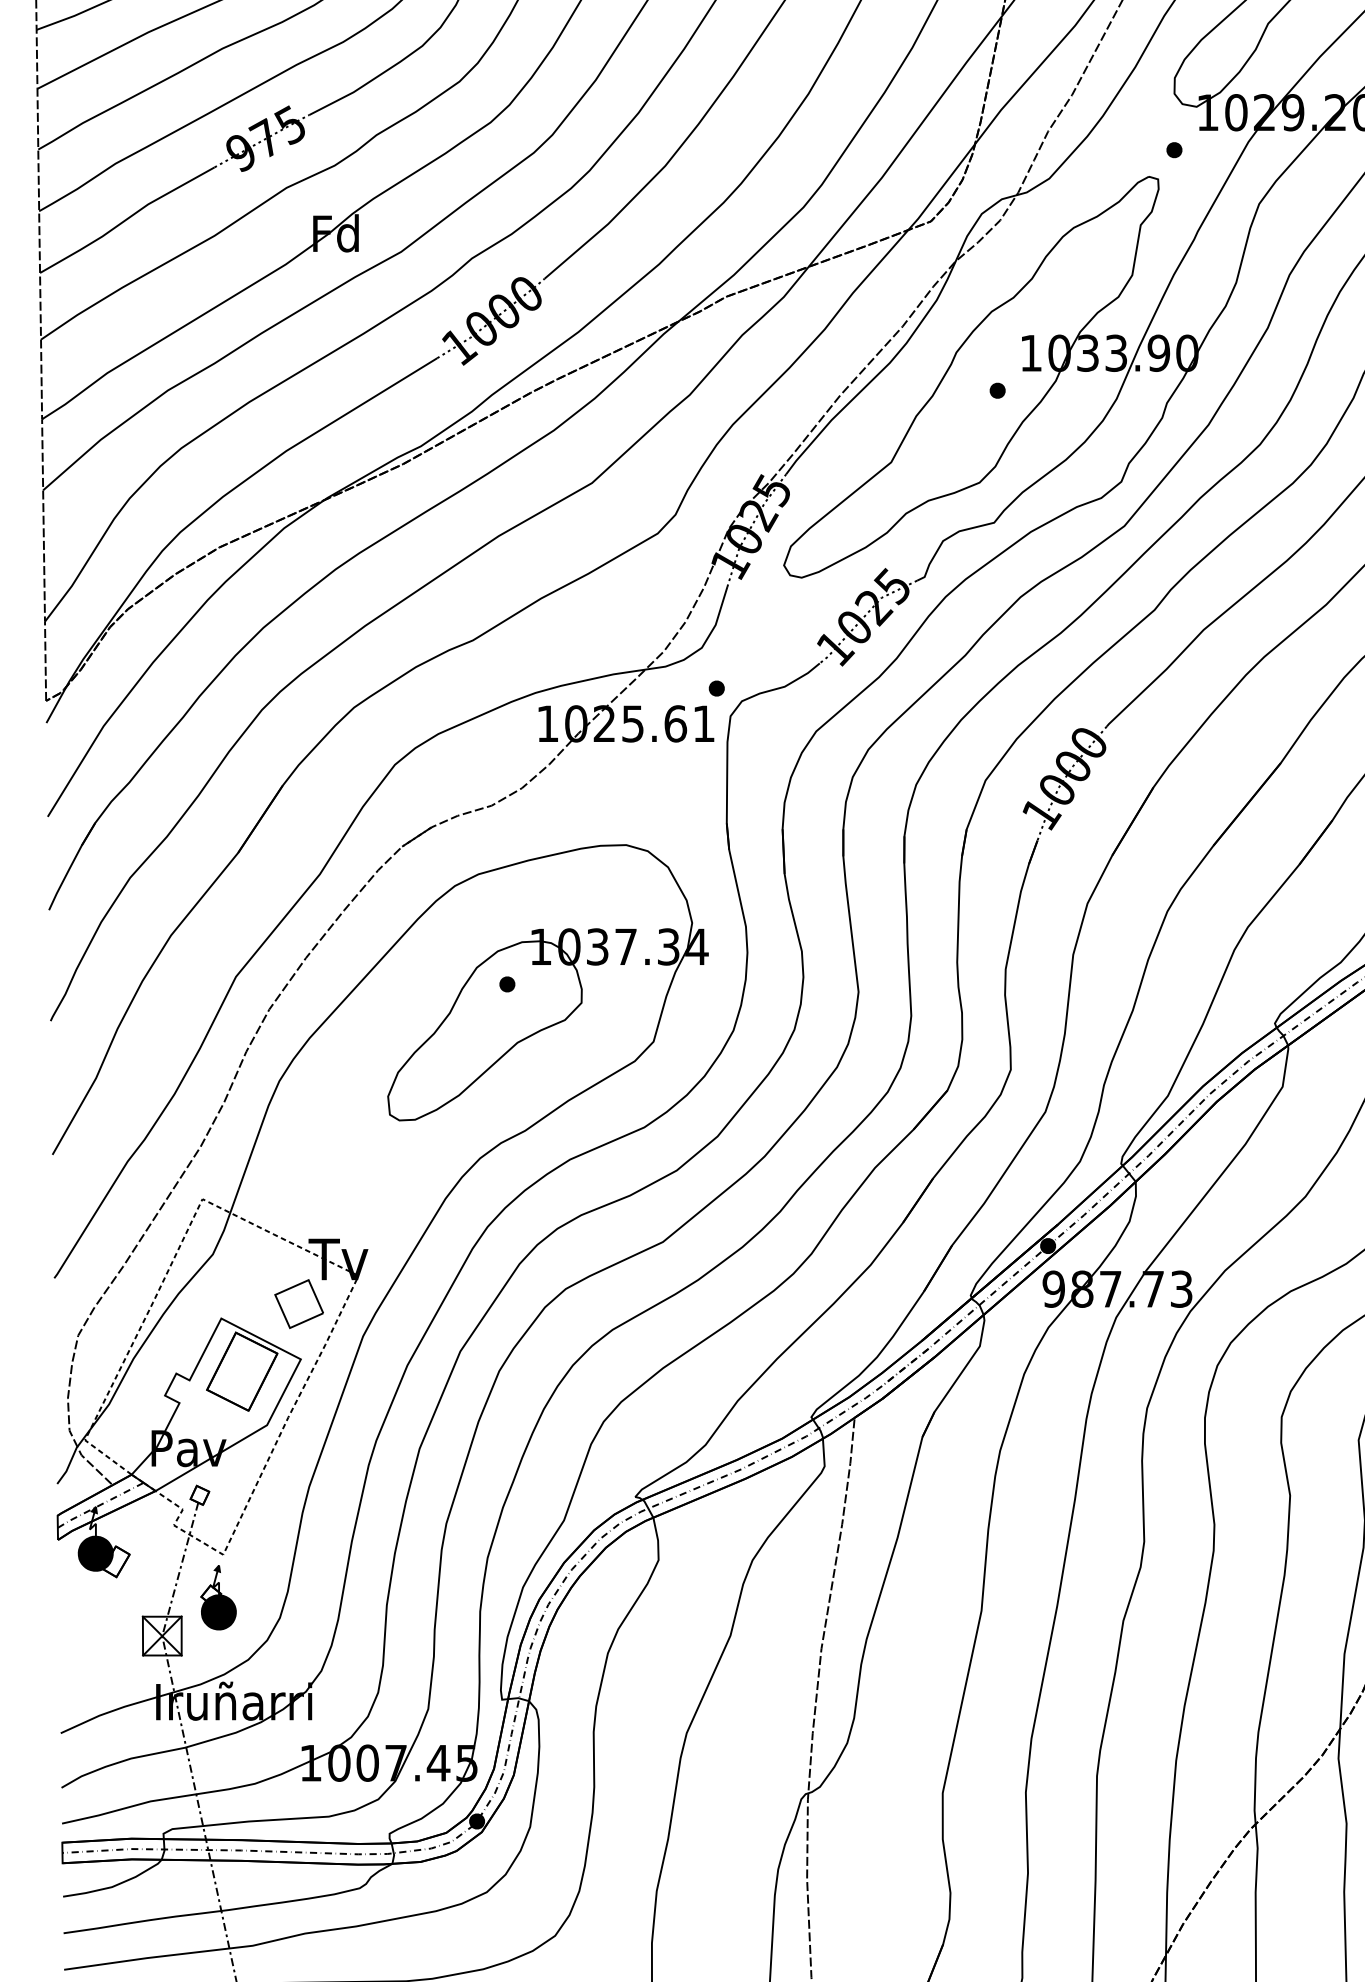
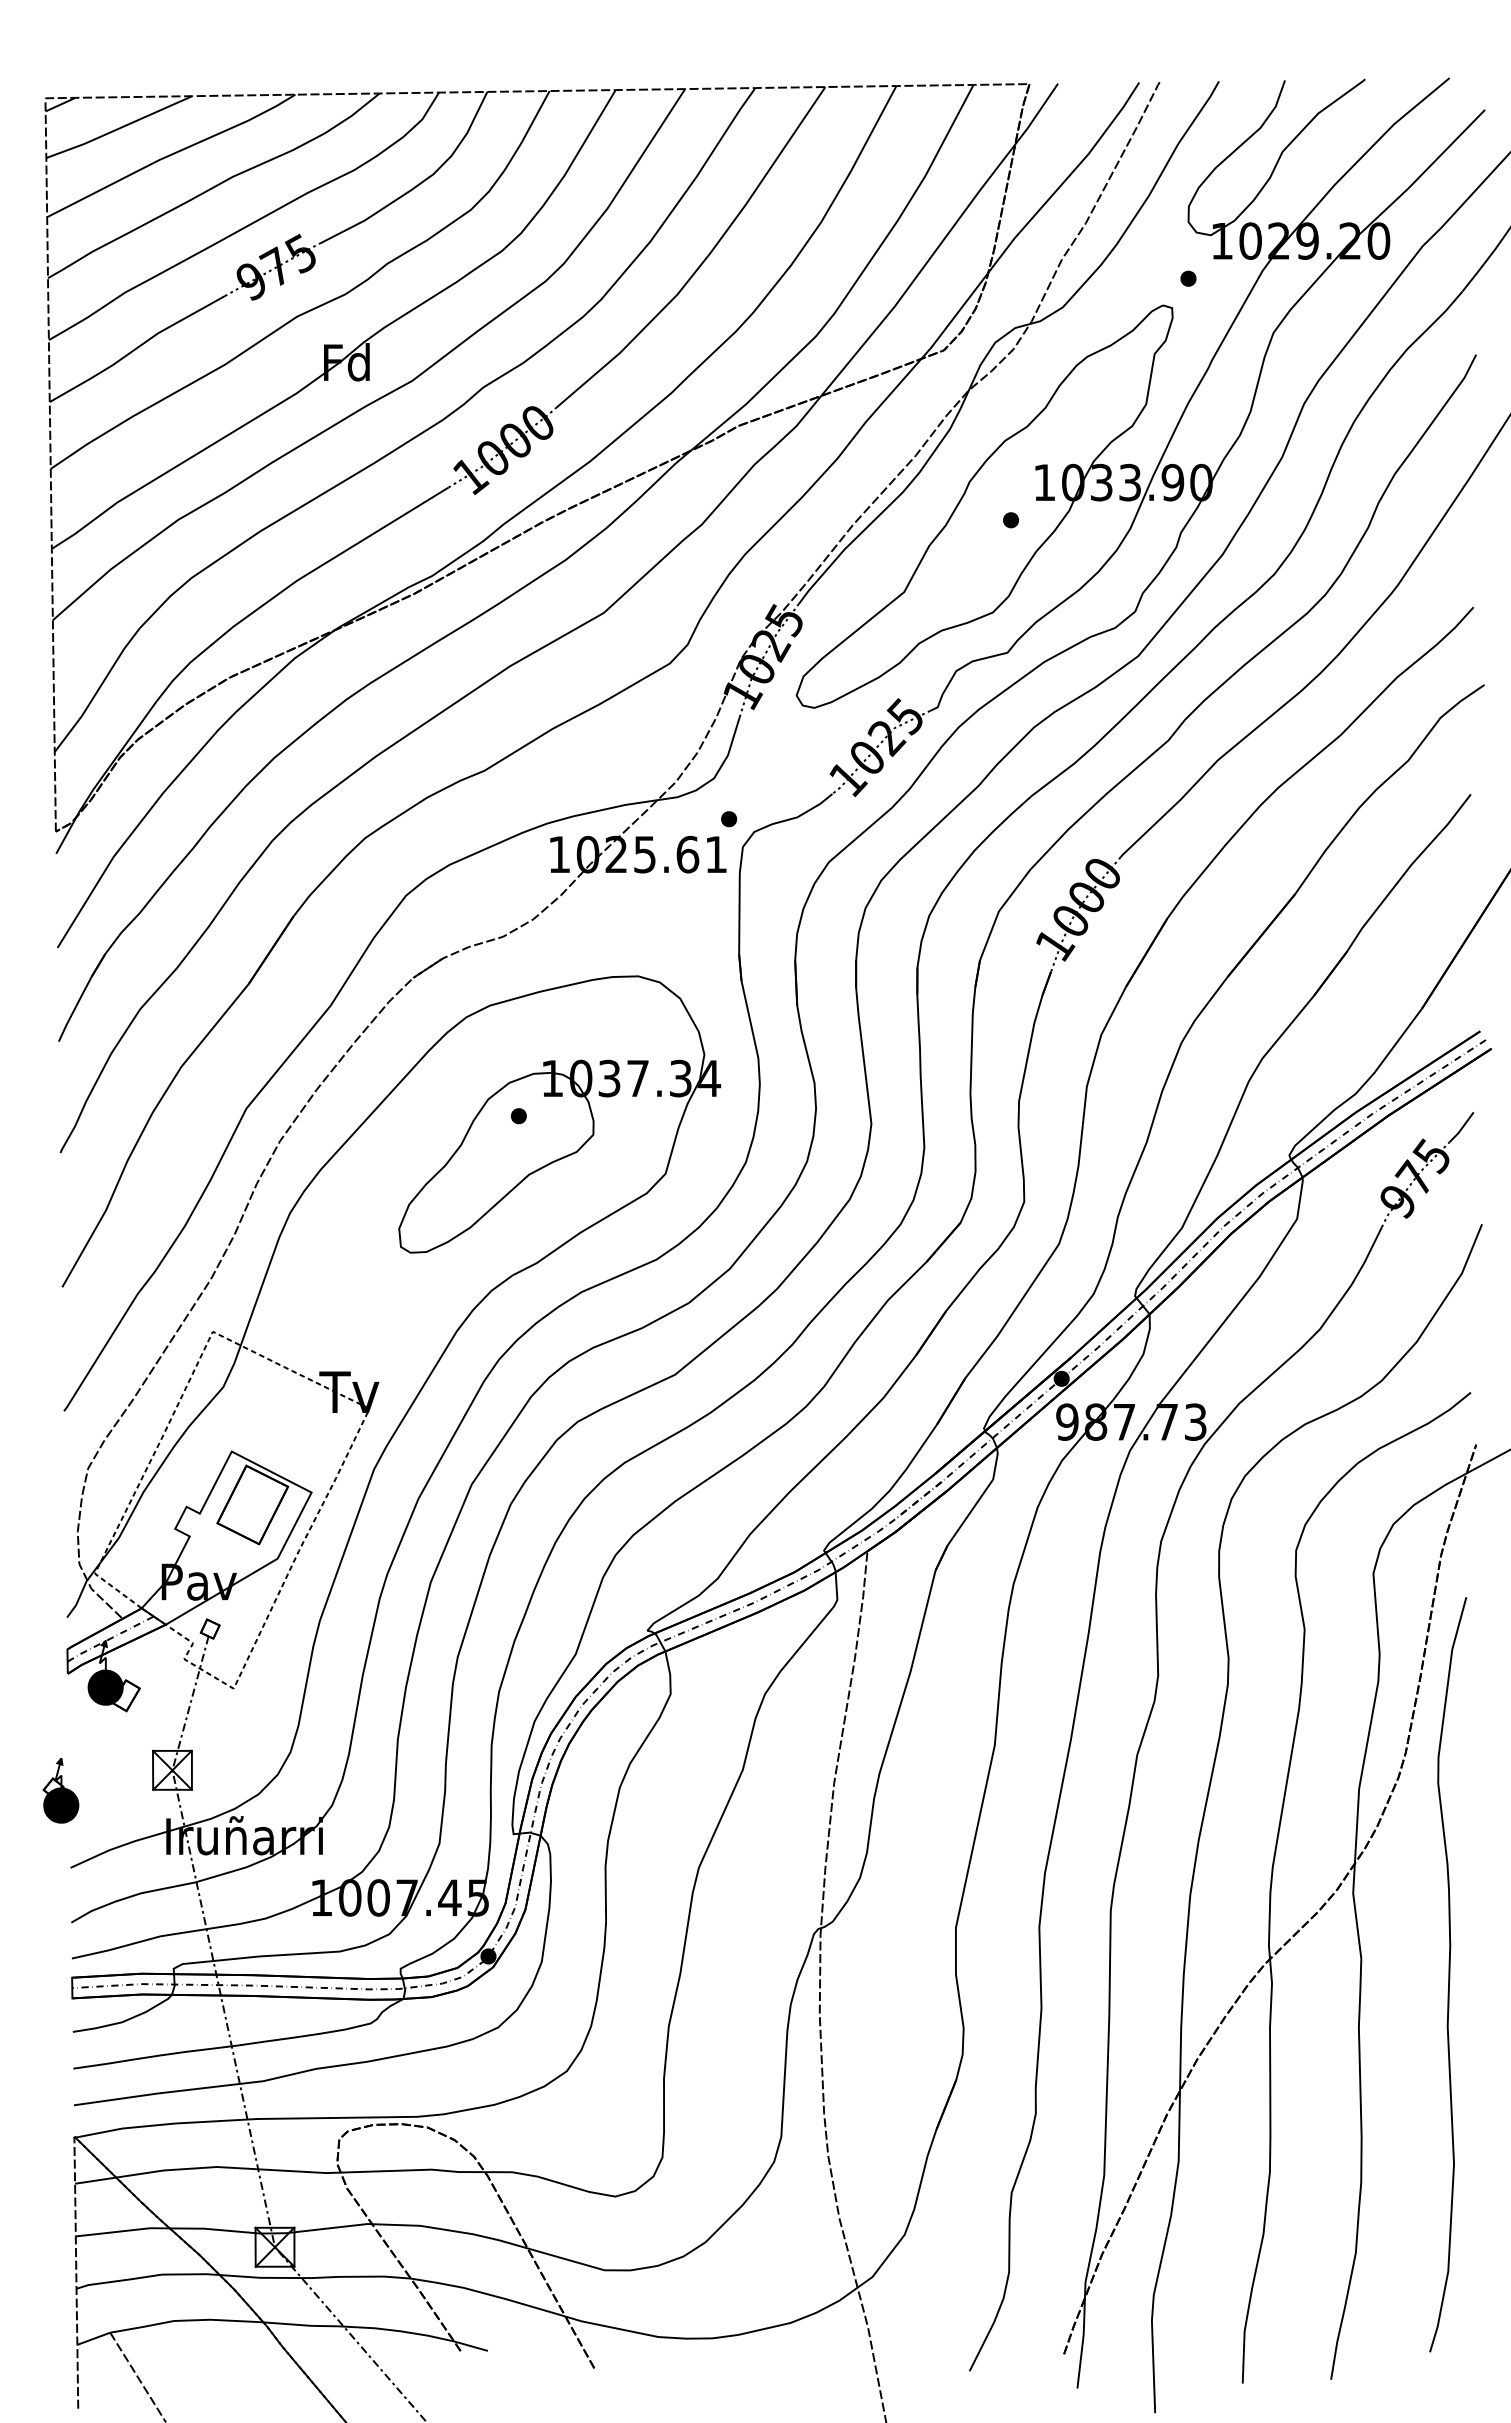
part: (298, 1304) -> (309, 1437), removed
part: (218, 1597) -> (60, 1790), moved

